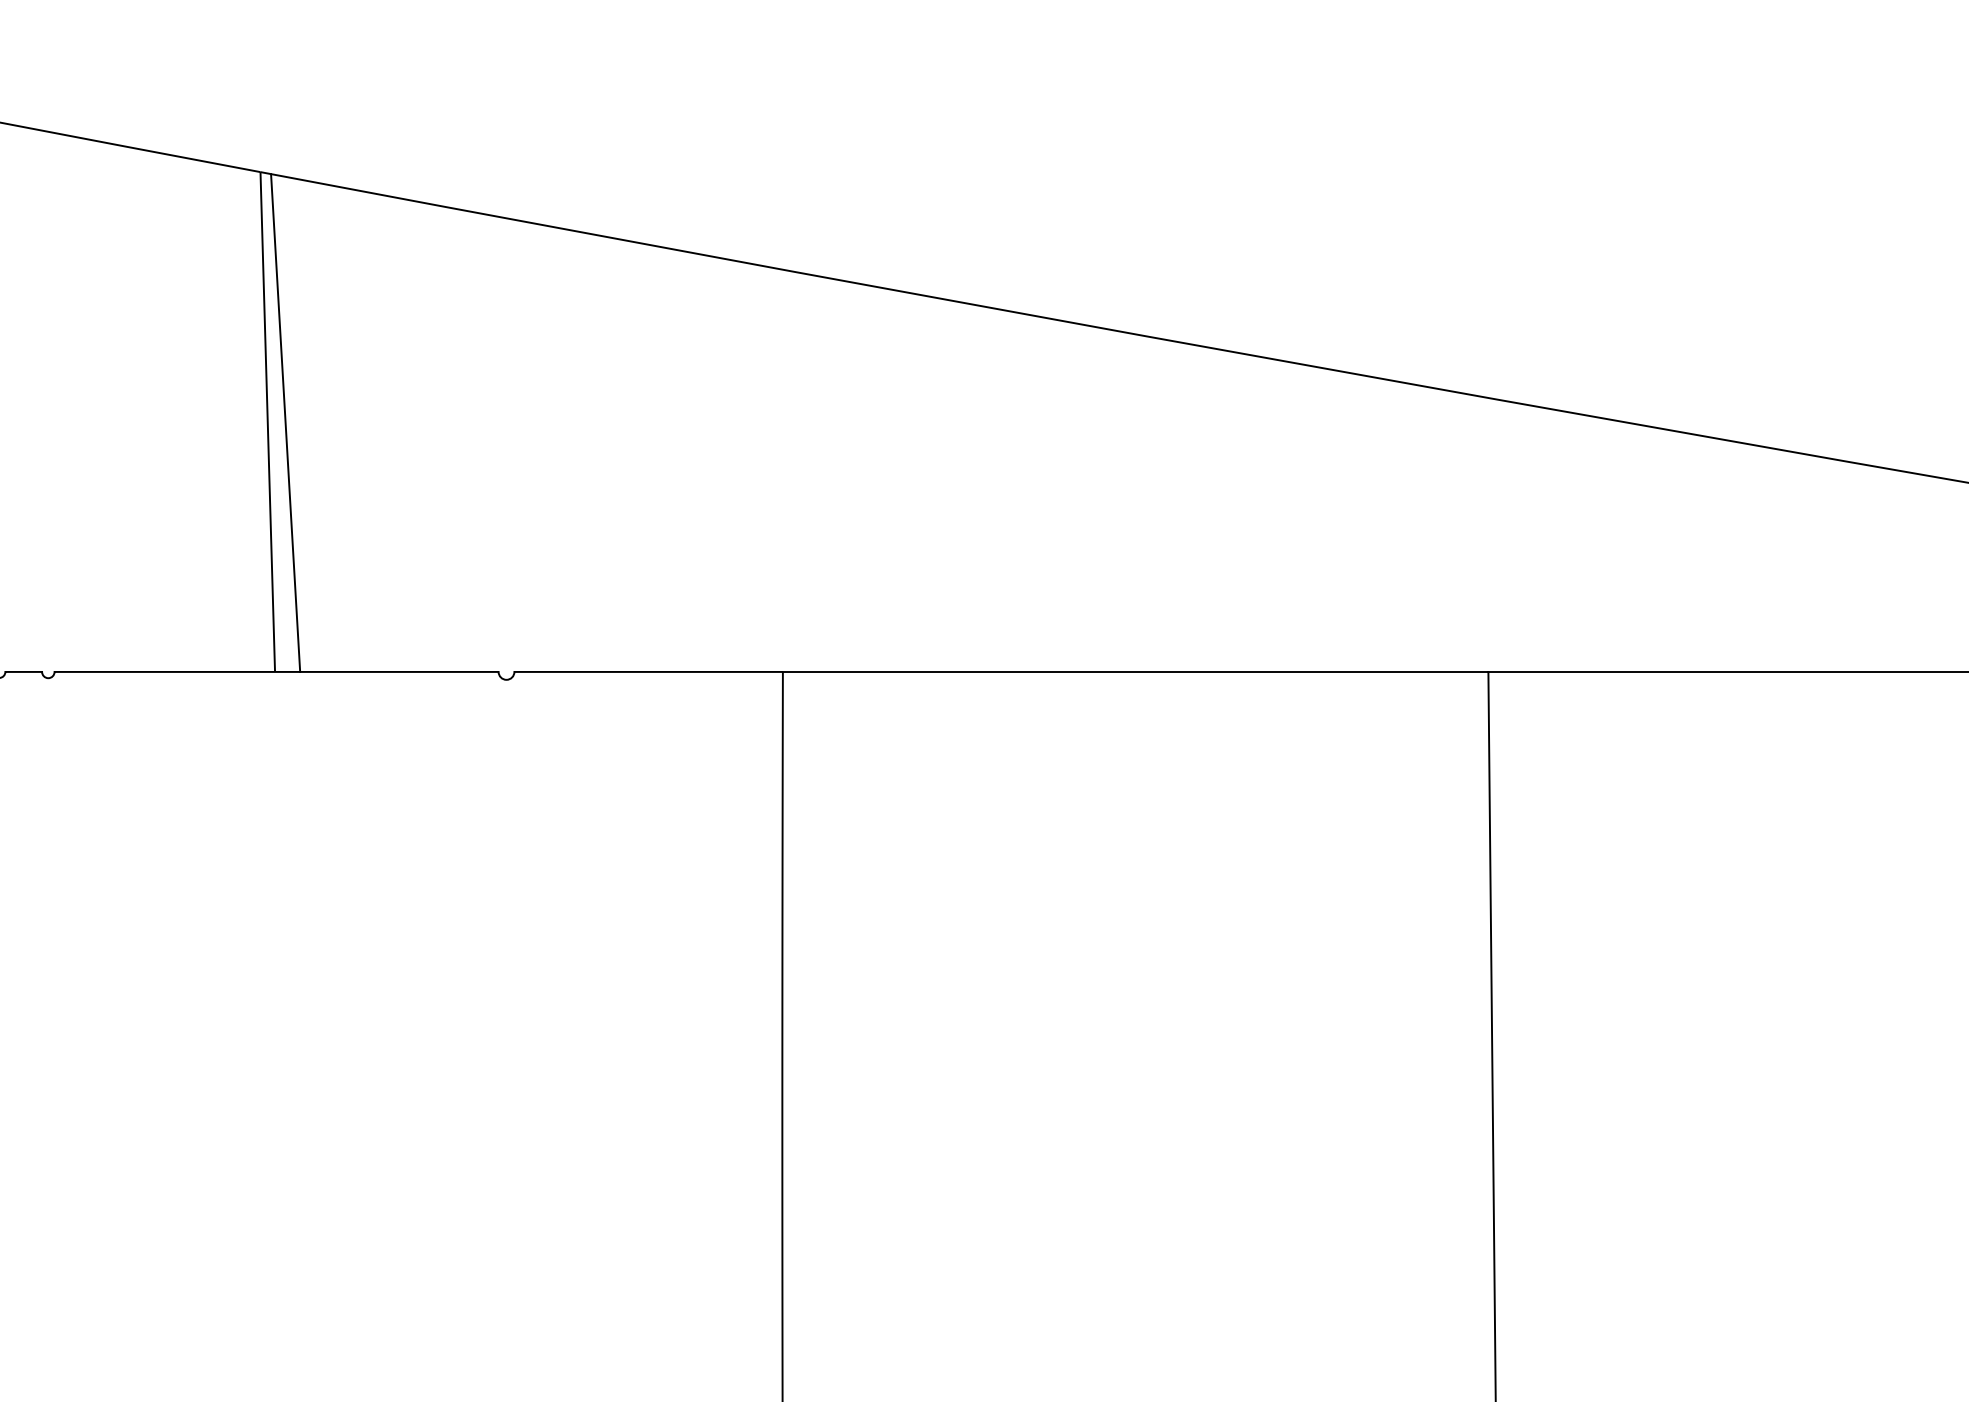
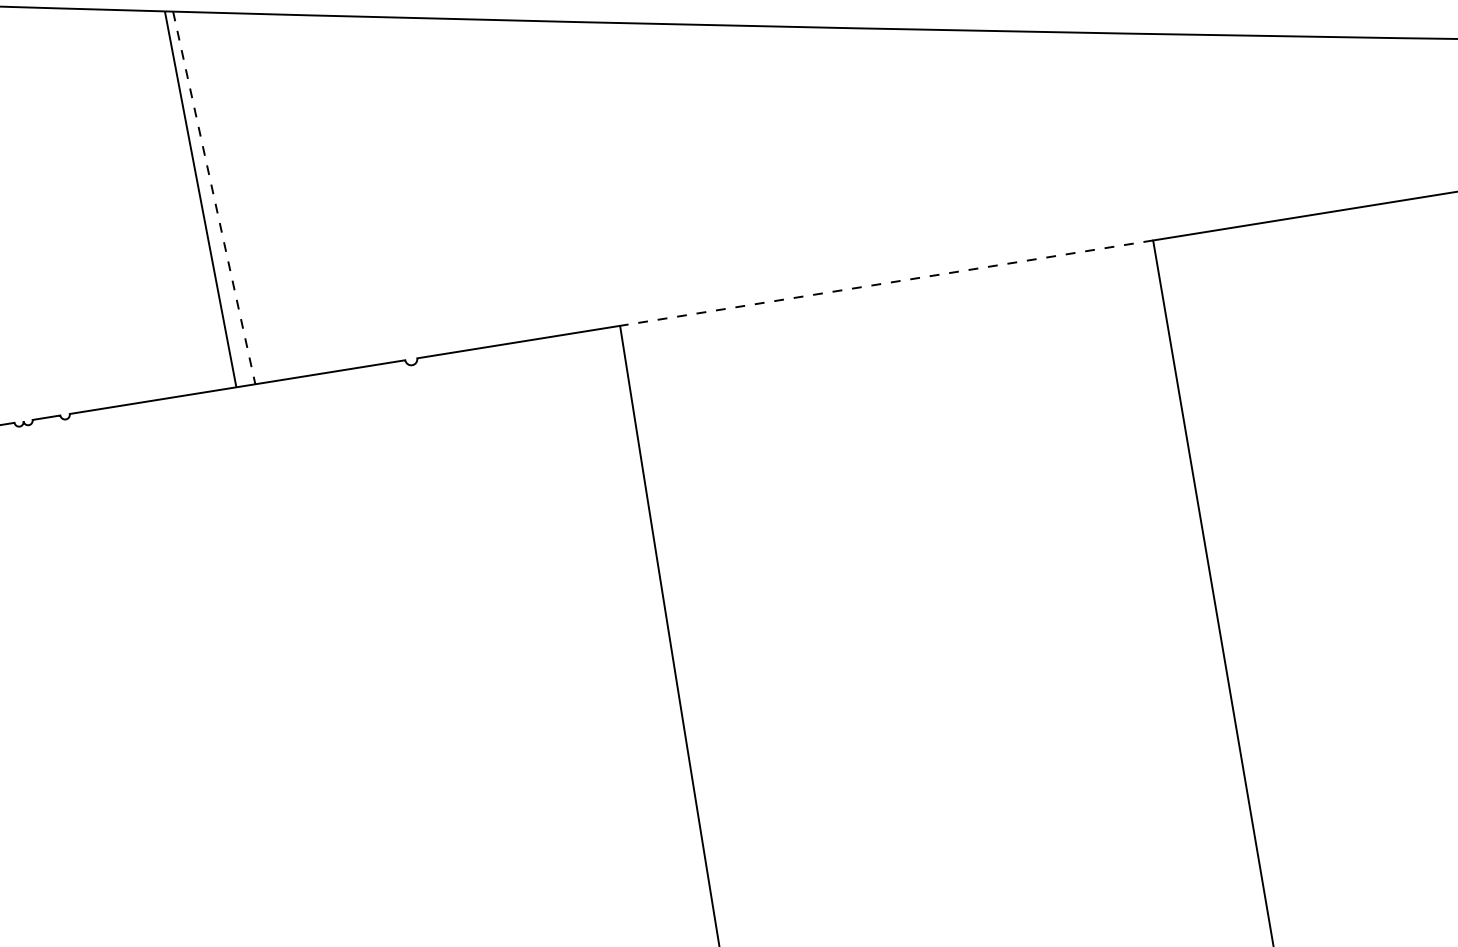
line: (285, 423) -> (214, 198), solid -> dashed
line: (1135, 671) -> (886, 282), solid -> dashed

